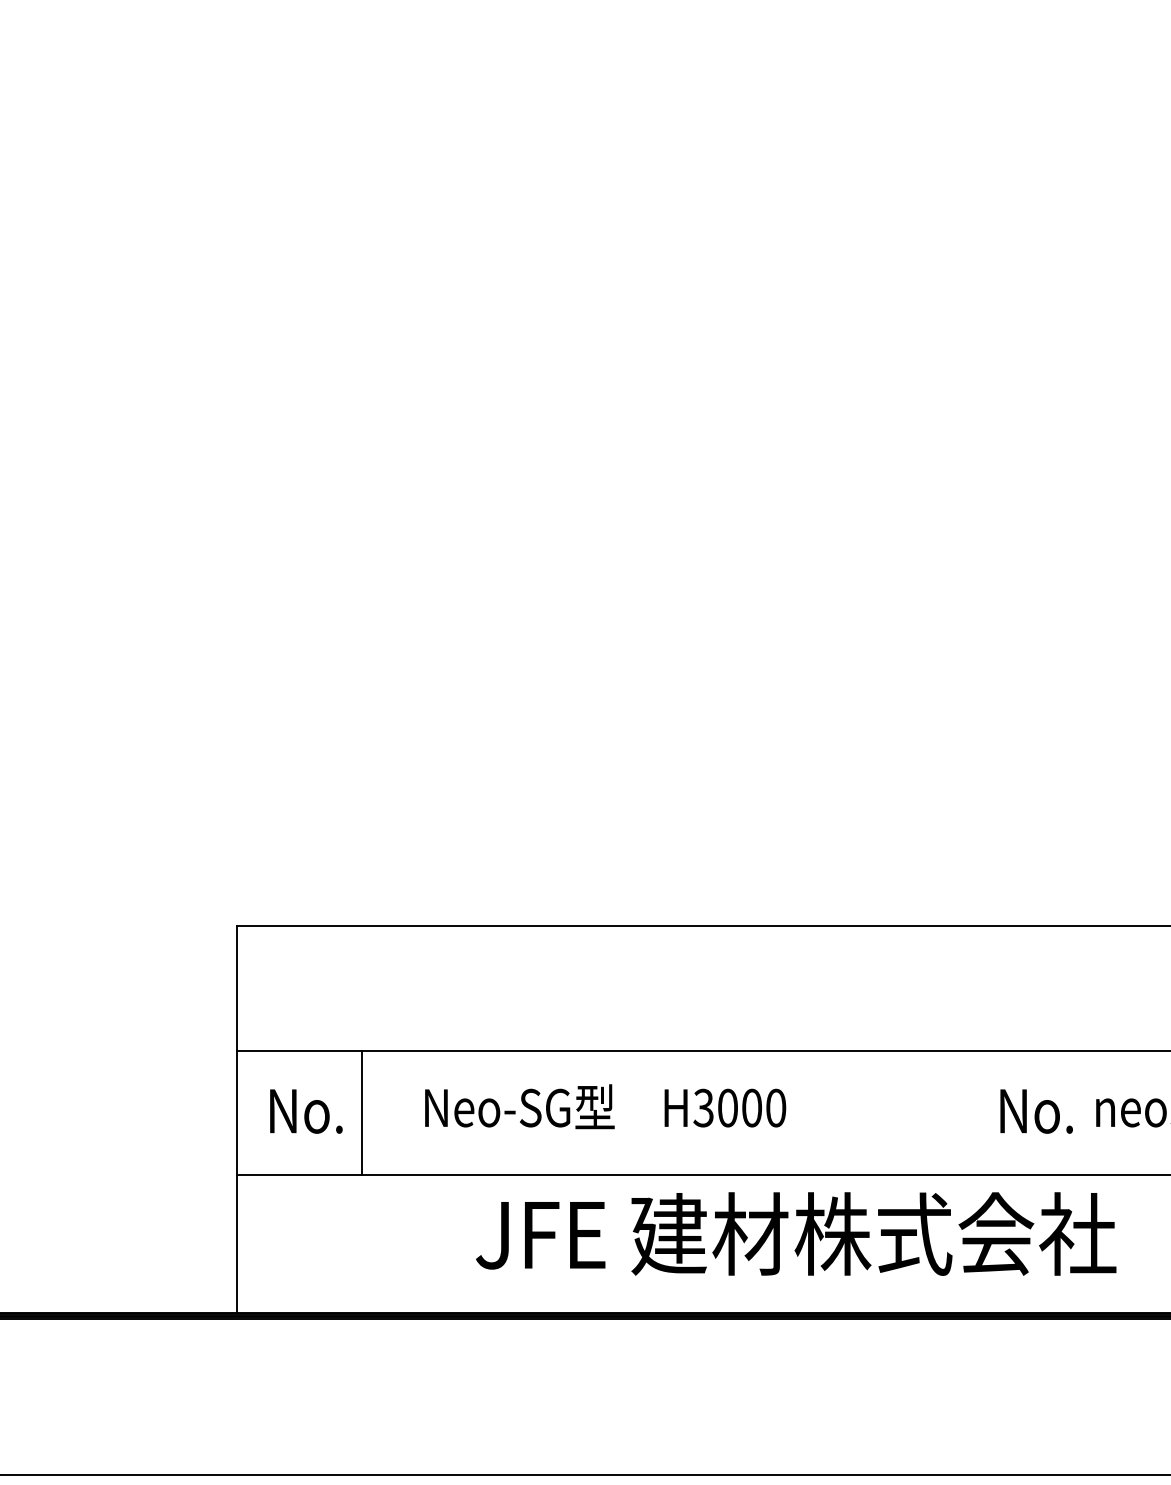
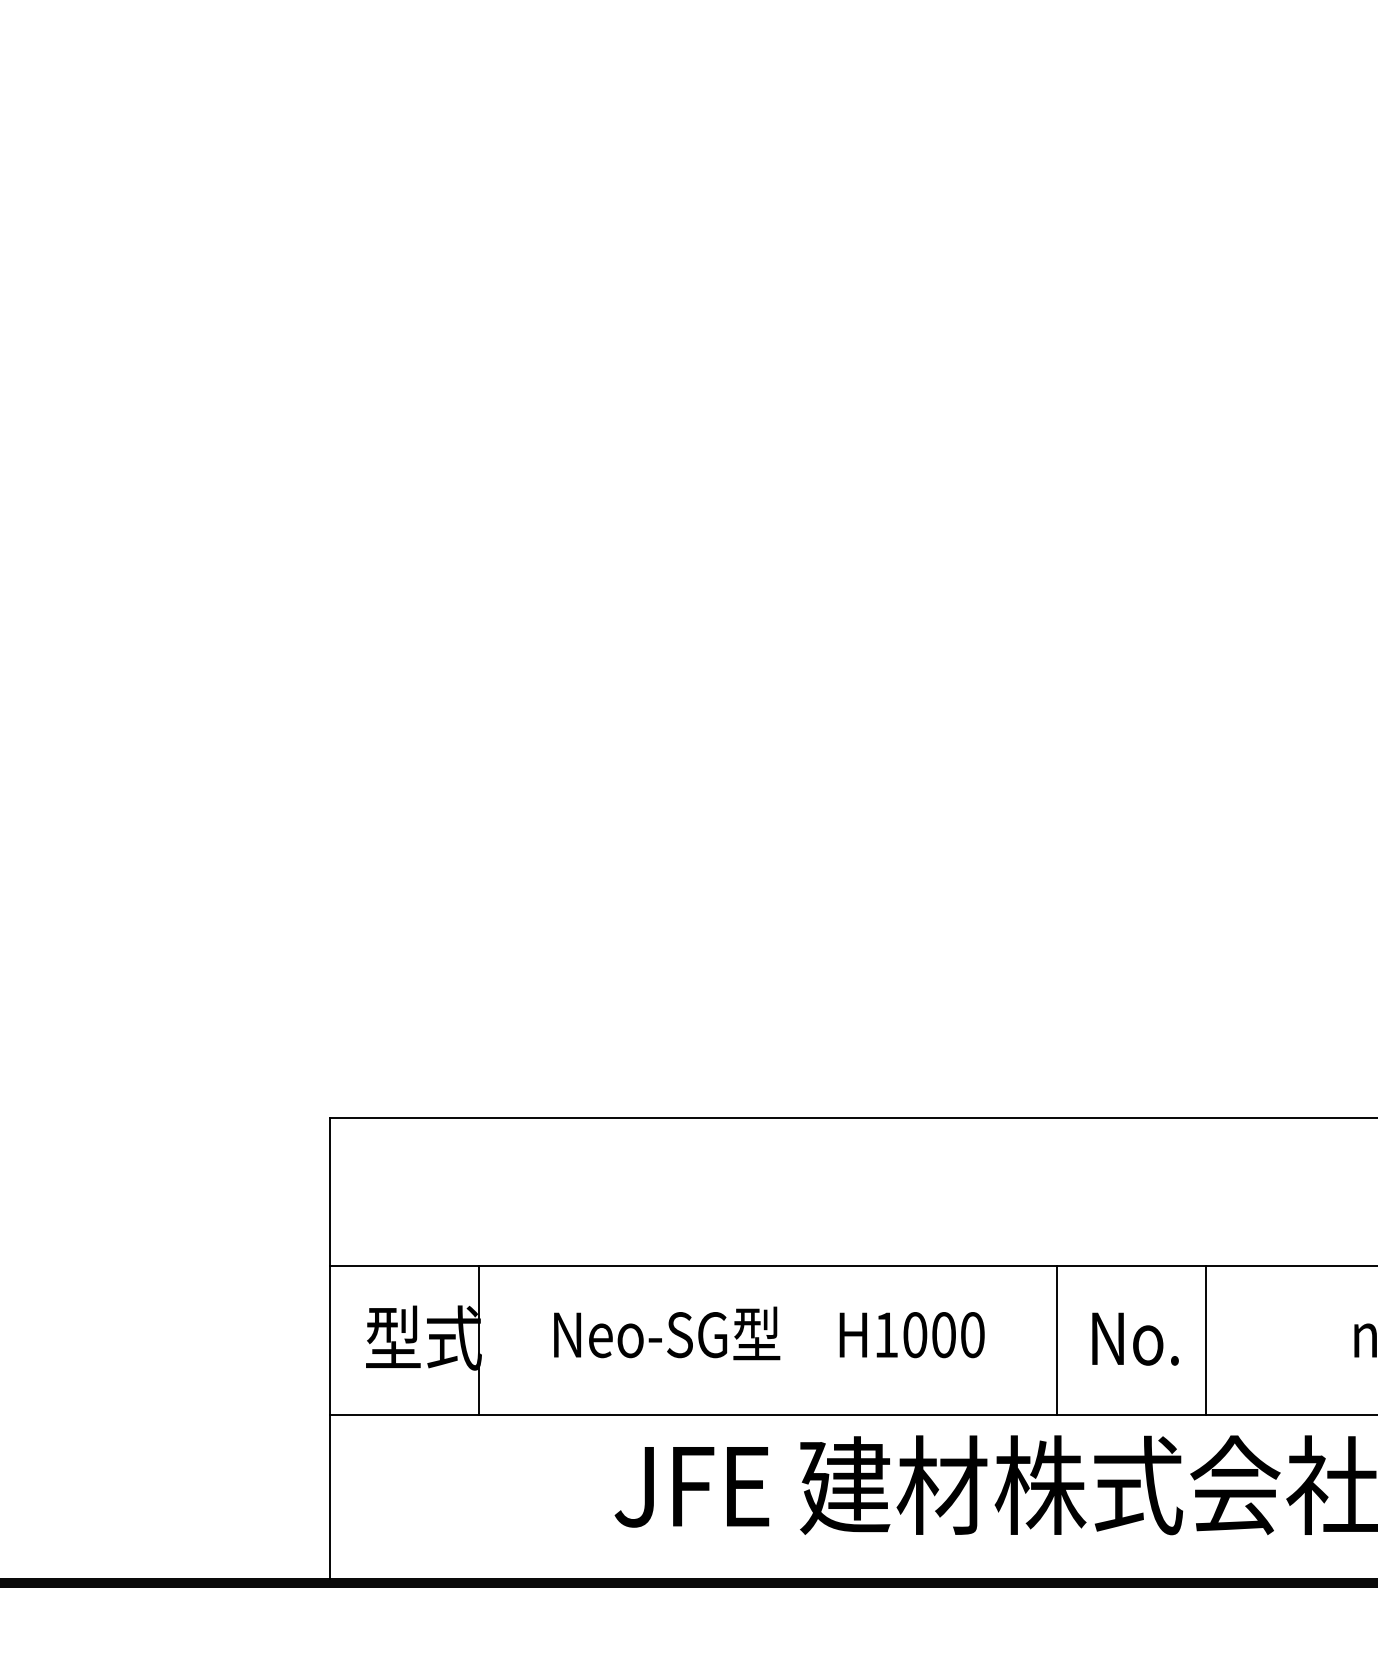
text: (703, 1107) -> (886, 1334), H3000 -> H1000
text: (315, 1110) -> (423, 1337), No. -> 型式
text: (1036, 1111) -> (1135, 1339), moved
line: (847, 1112) -> (1057, 1340), added
line: (971, 1112) -> (1205, 1340), added

